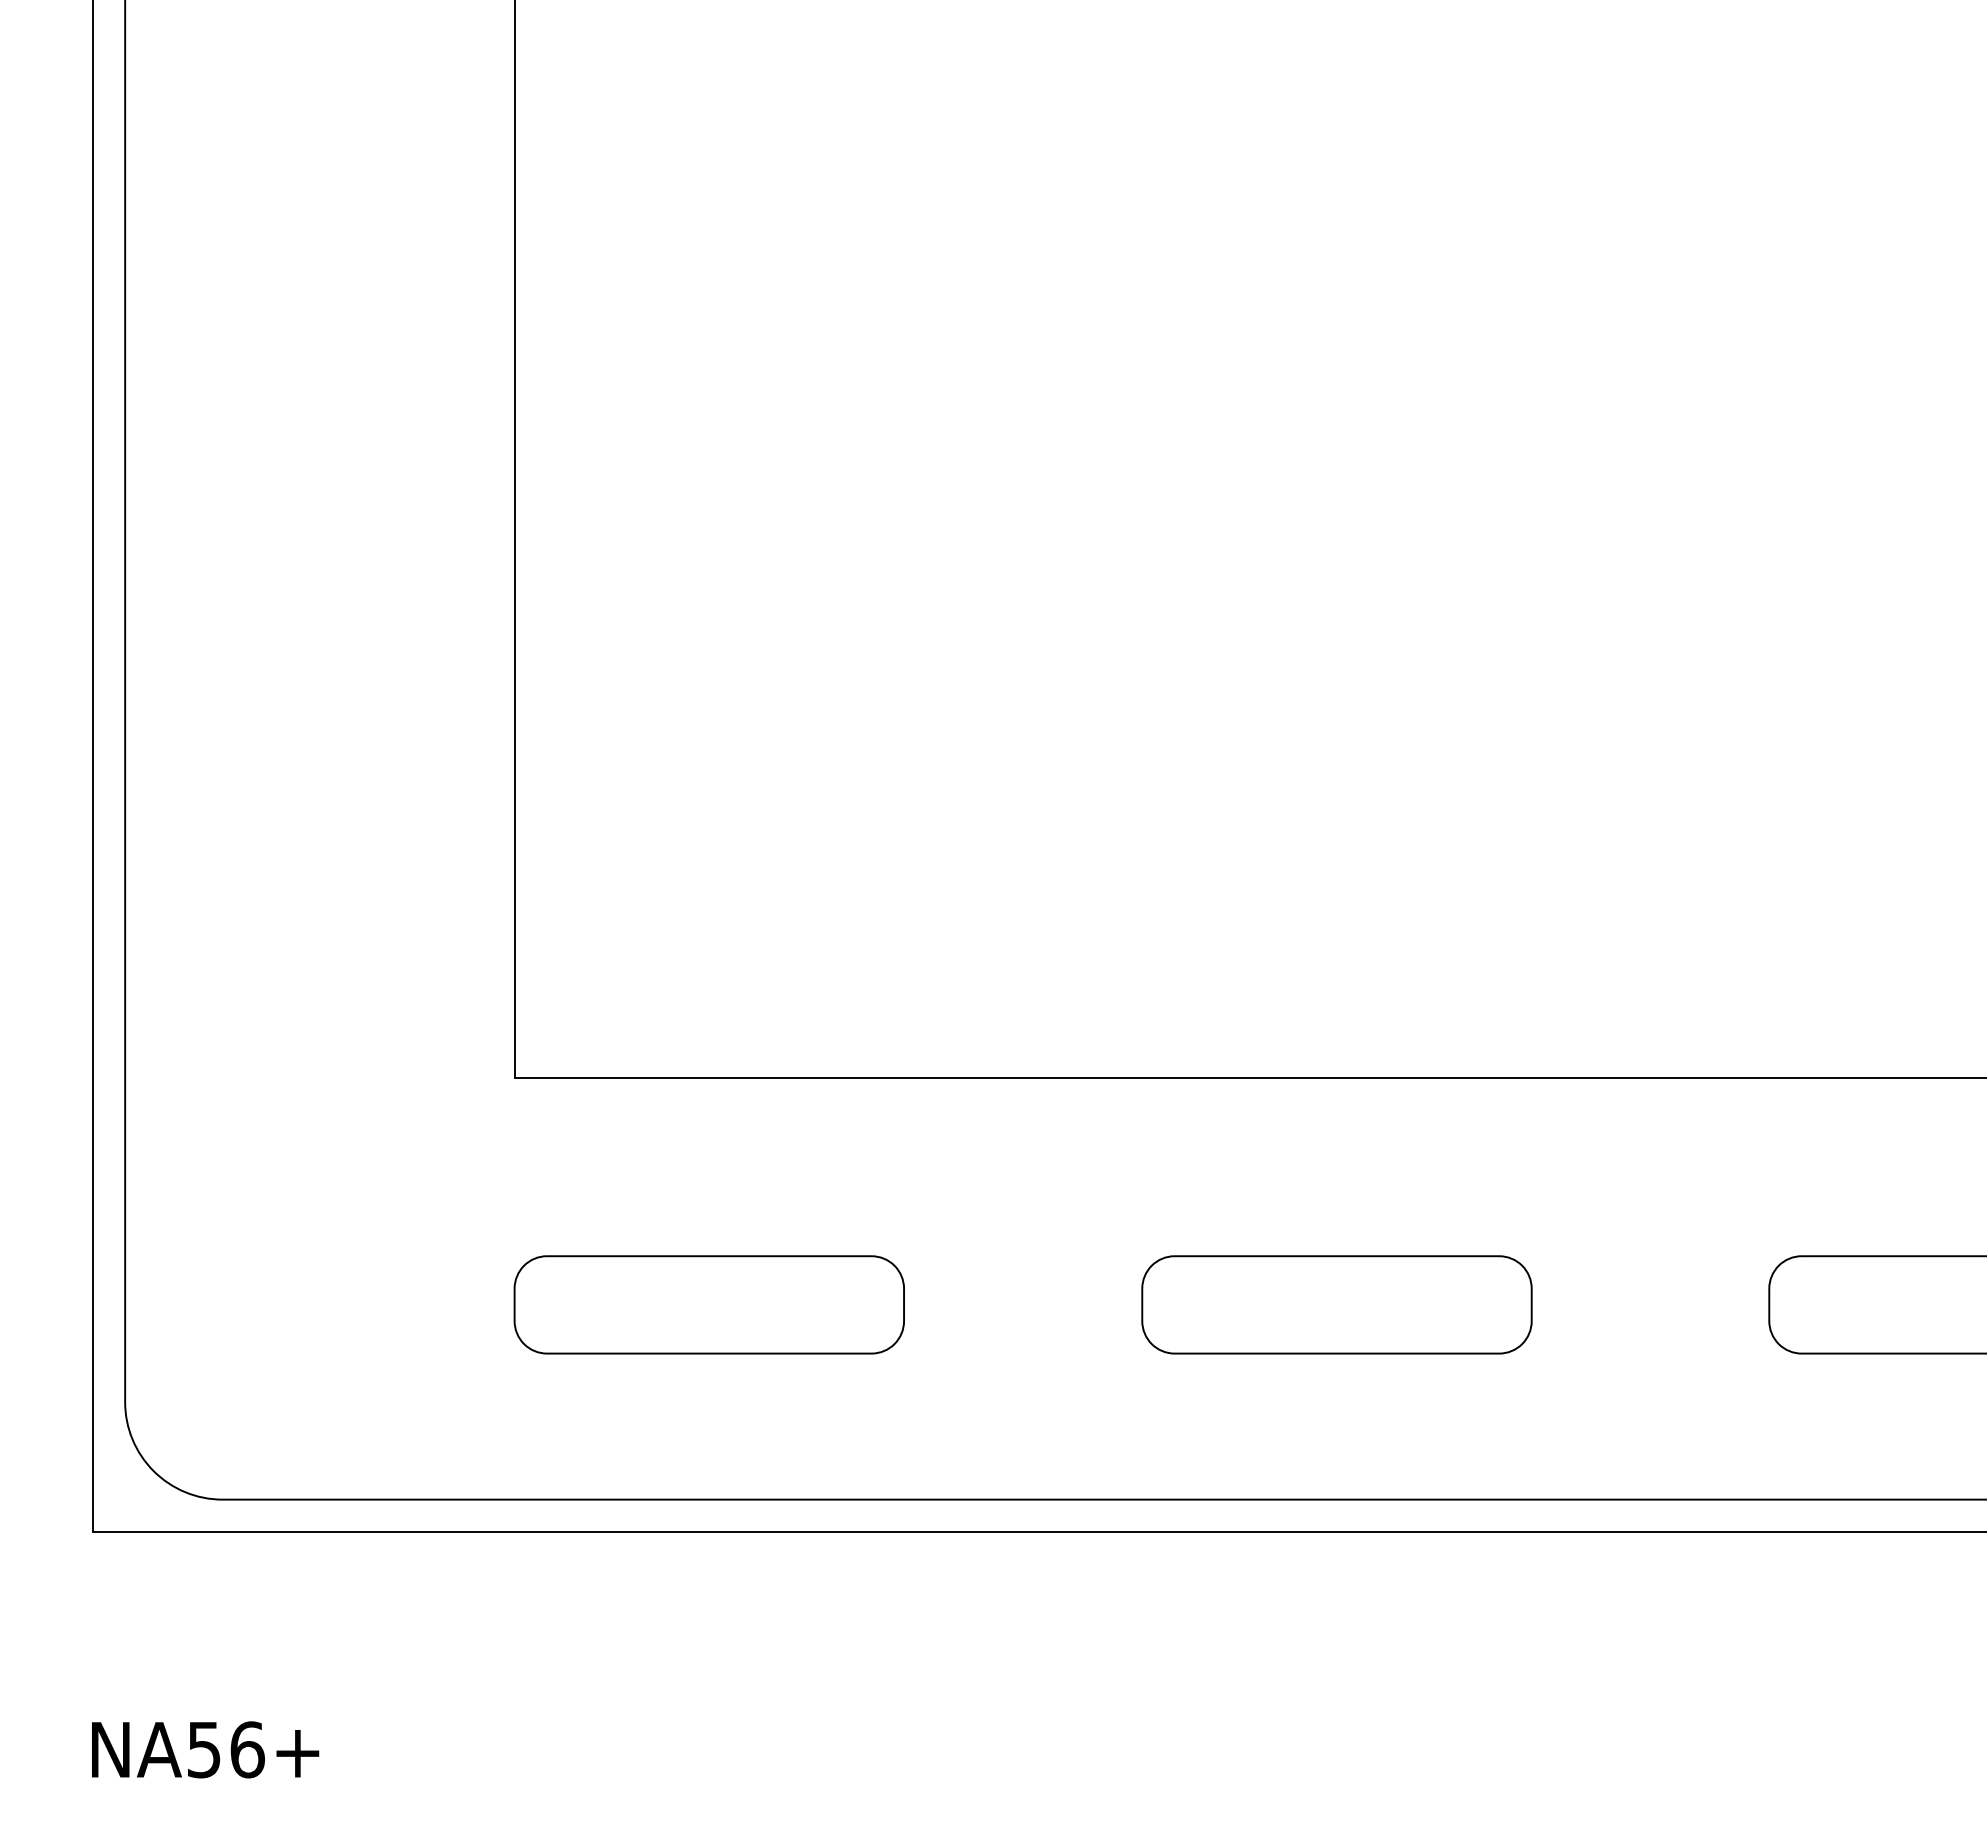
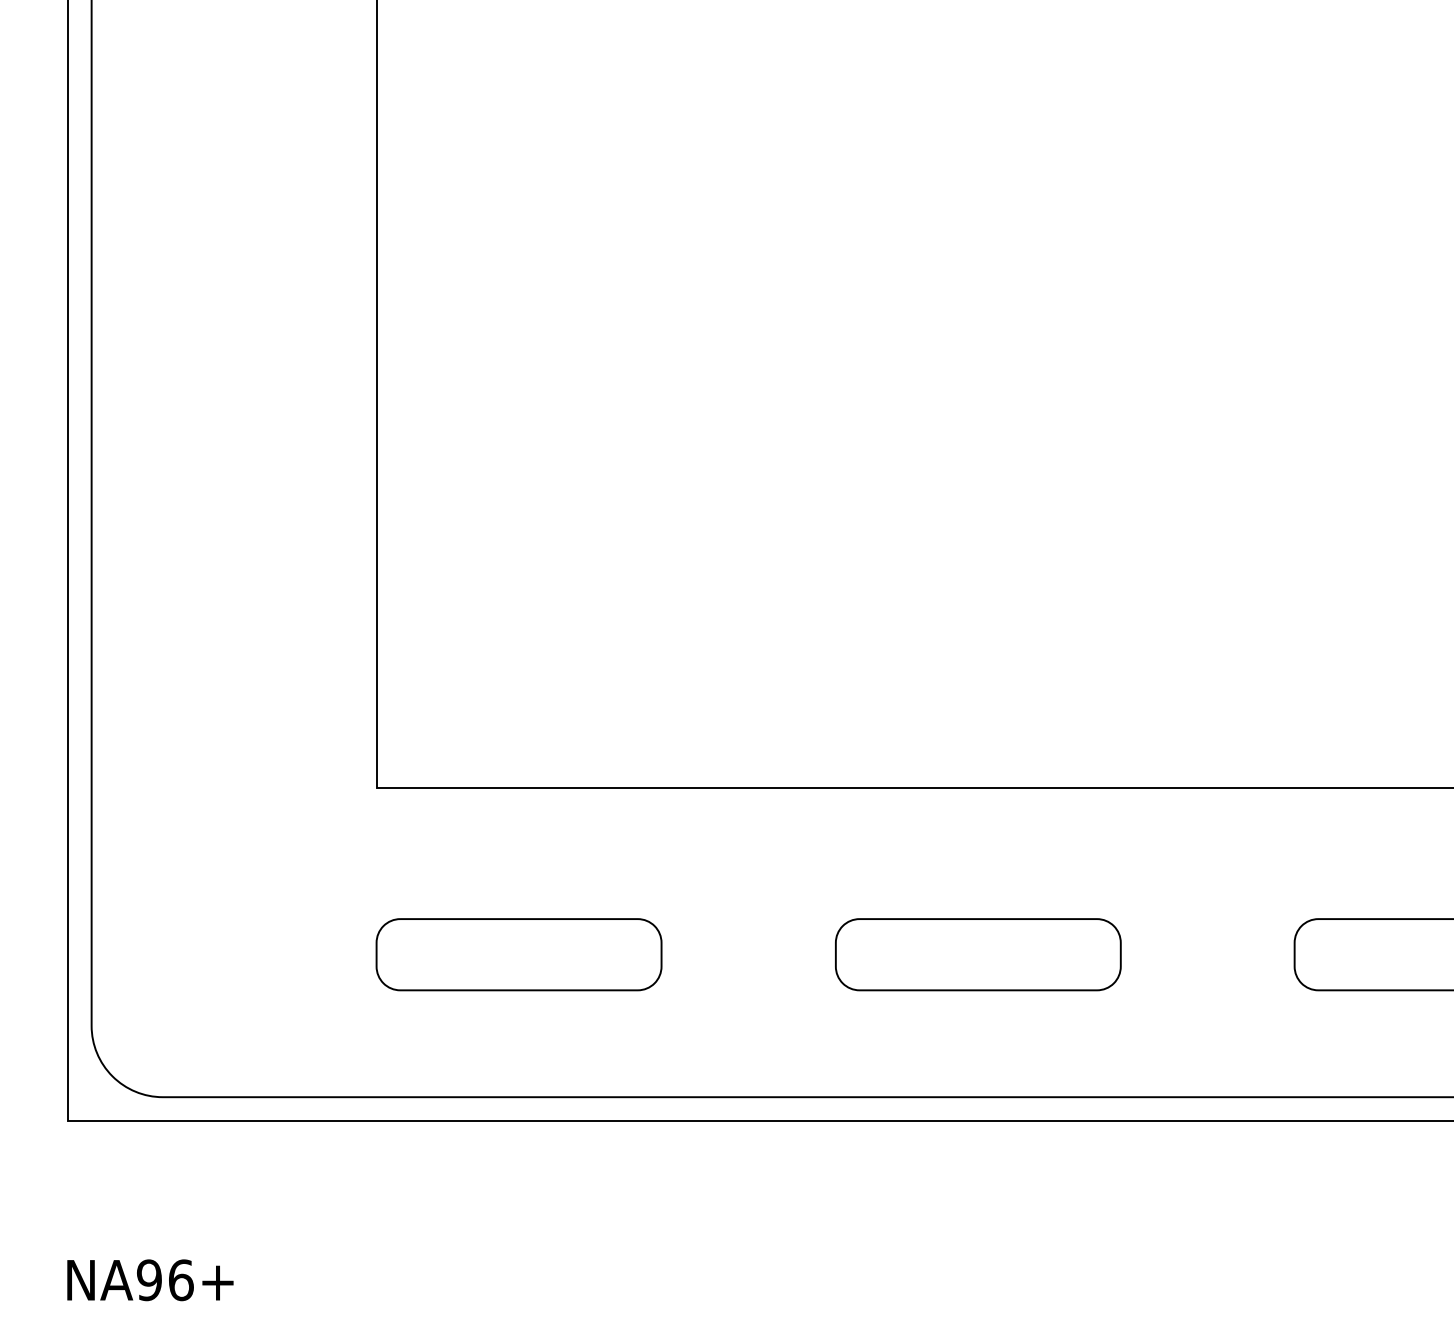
text: (204, 1749) -> (149, 1280), NA56+ -> NA96+

